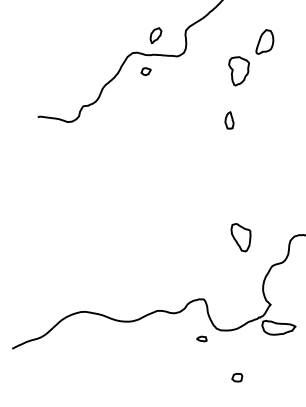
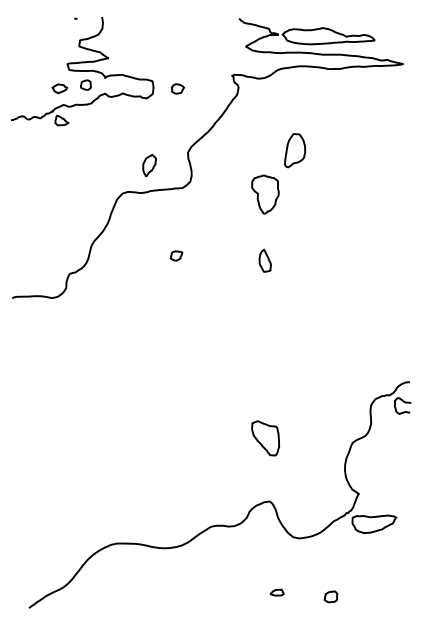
part: (146, 71) -> (176, 255), moved
part: (240, 237) -> (265, 438), moved
part: (201, 338) -> (276, 592), moved

